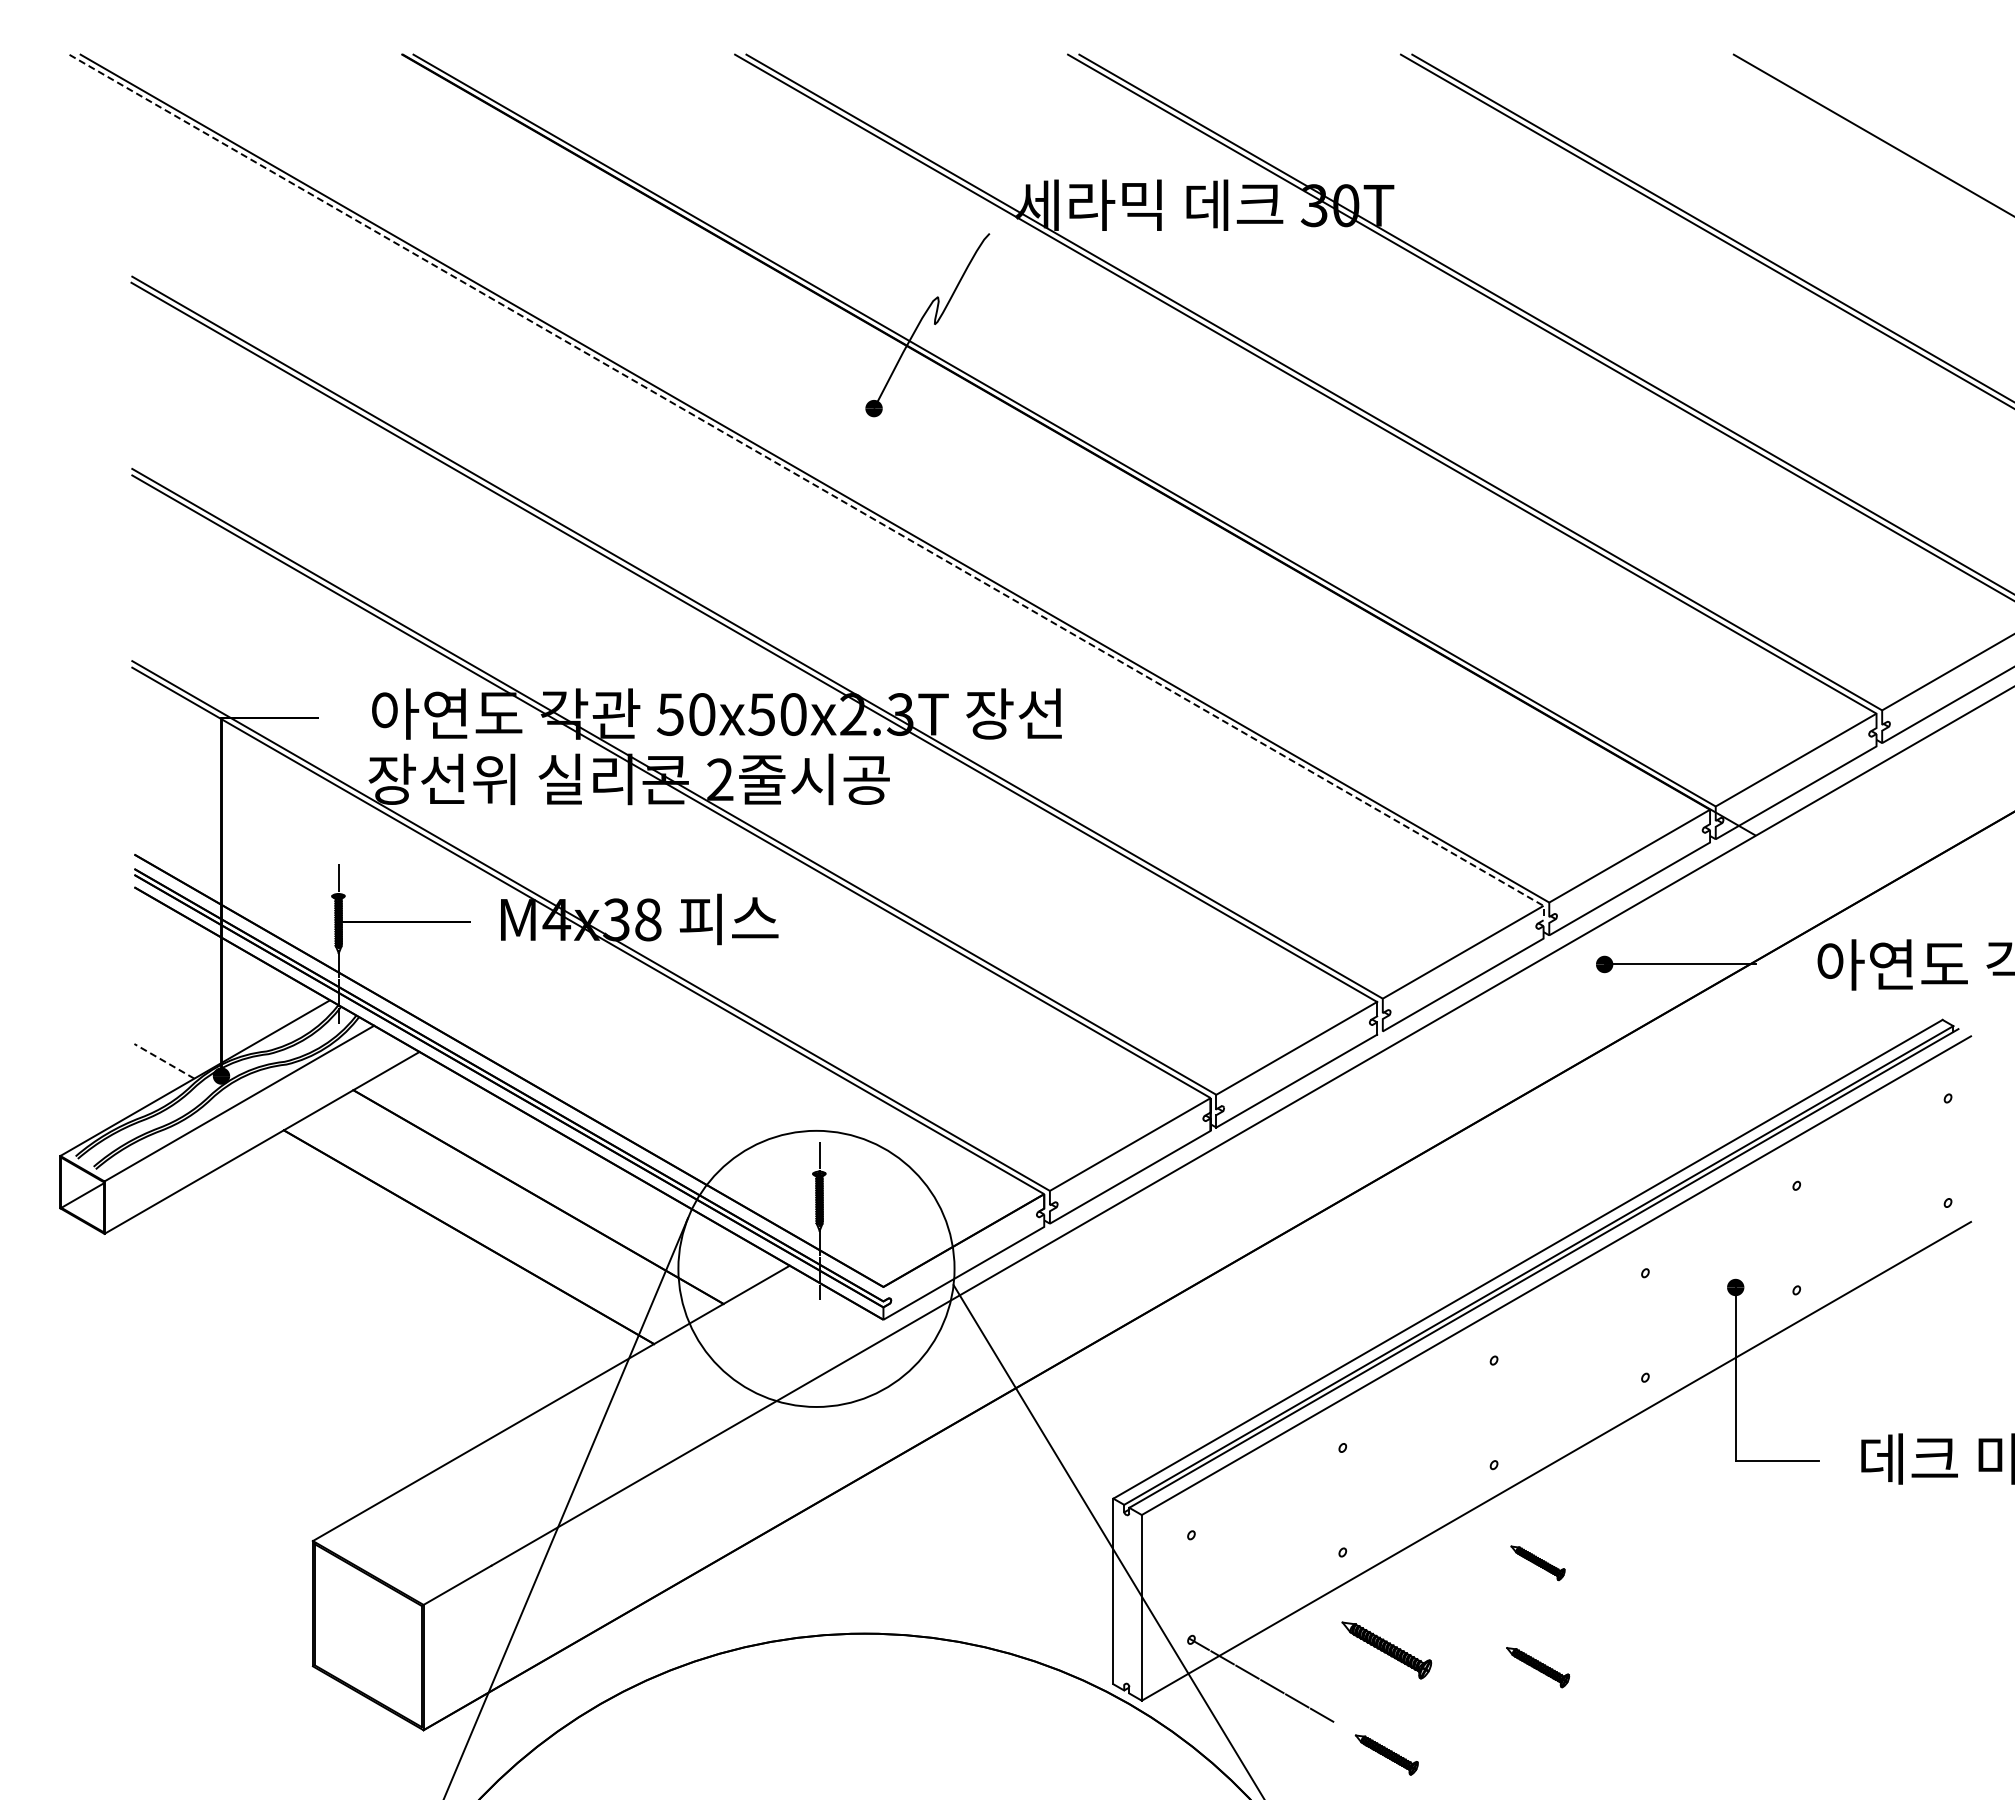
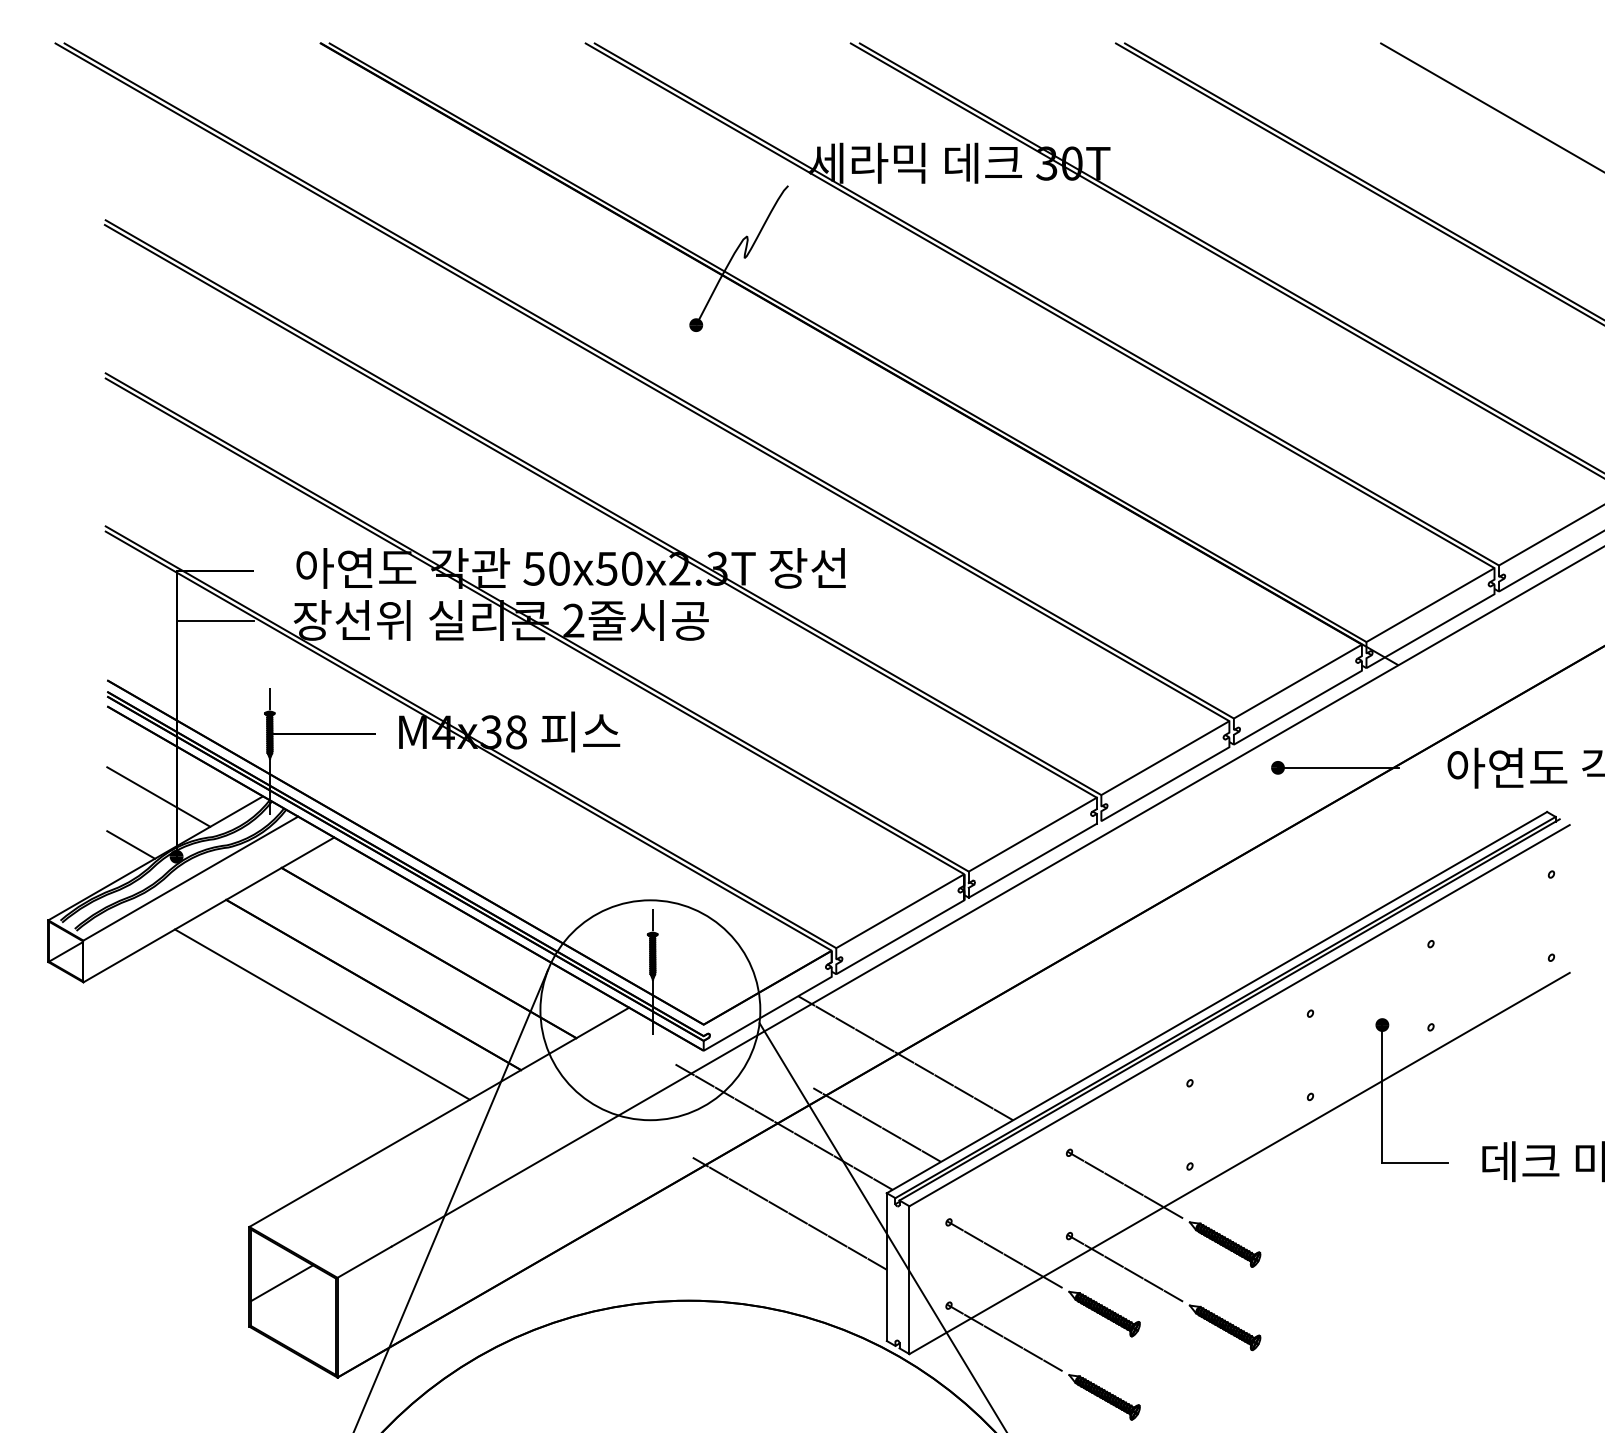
line: (816, 486) -> (650, 387), dashed -> solid
line: (269, 779) -> (214, 620), added
line: (198, 1000) -> (158, 796), added
line: (164, 1061) -> (131, 845), dashed -> solid
line: (404, 1274) -> (322, 1014), added
line: (1137, 1329) -> (906, 1058), added
line: (1101, 1412) -> (877, 1124), added
line: (984, 1415) -> (784, 1126), added
line: (1412, 1488) -> (1125, 1185), added
line: (991, 1524) -> (789, 1213), added
part: (1537, 1563) -> (1224, 1244), size x1.67
line: (1261, 1575) -> (1004, 1254), added
line: (1412, 1592) -> (1125, 1267), added
line: (353, 1611) -> (281, 1283), added
part: (1537, 1667) -> (1224, 1327), size x1.43
part: (1386, 1754) -> (1104, 1396), size x1.43

